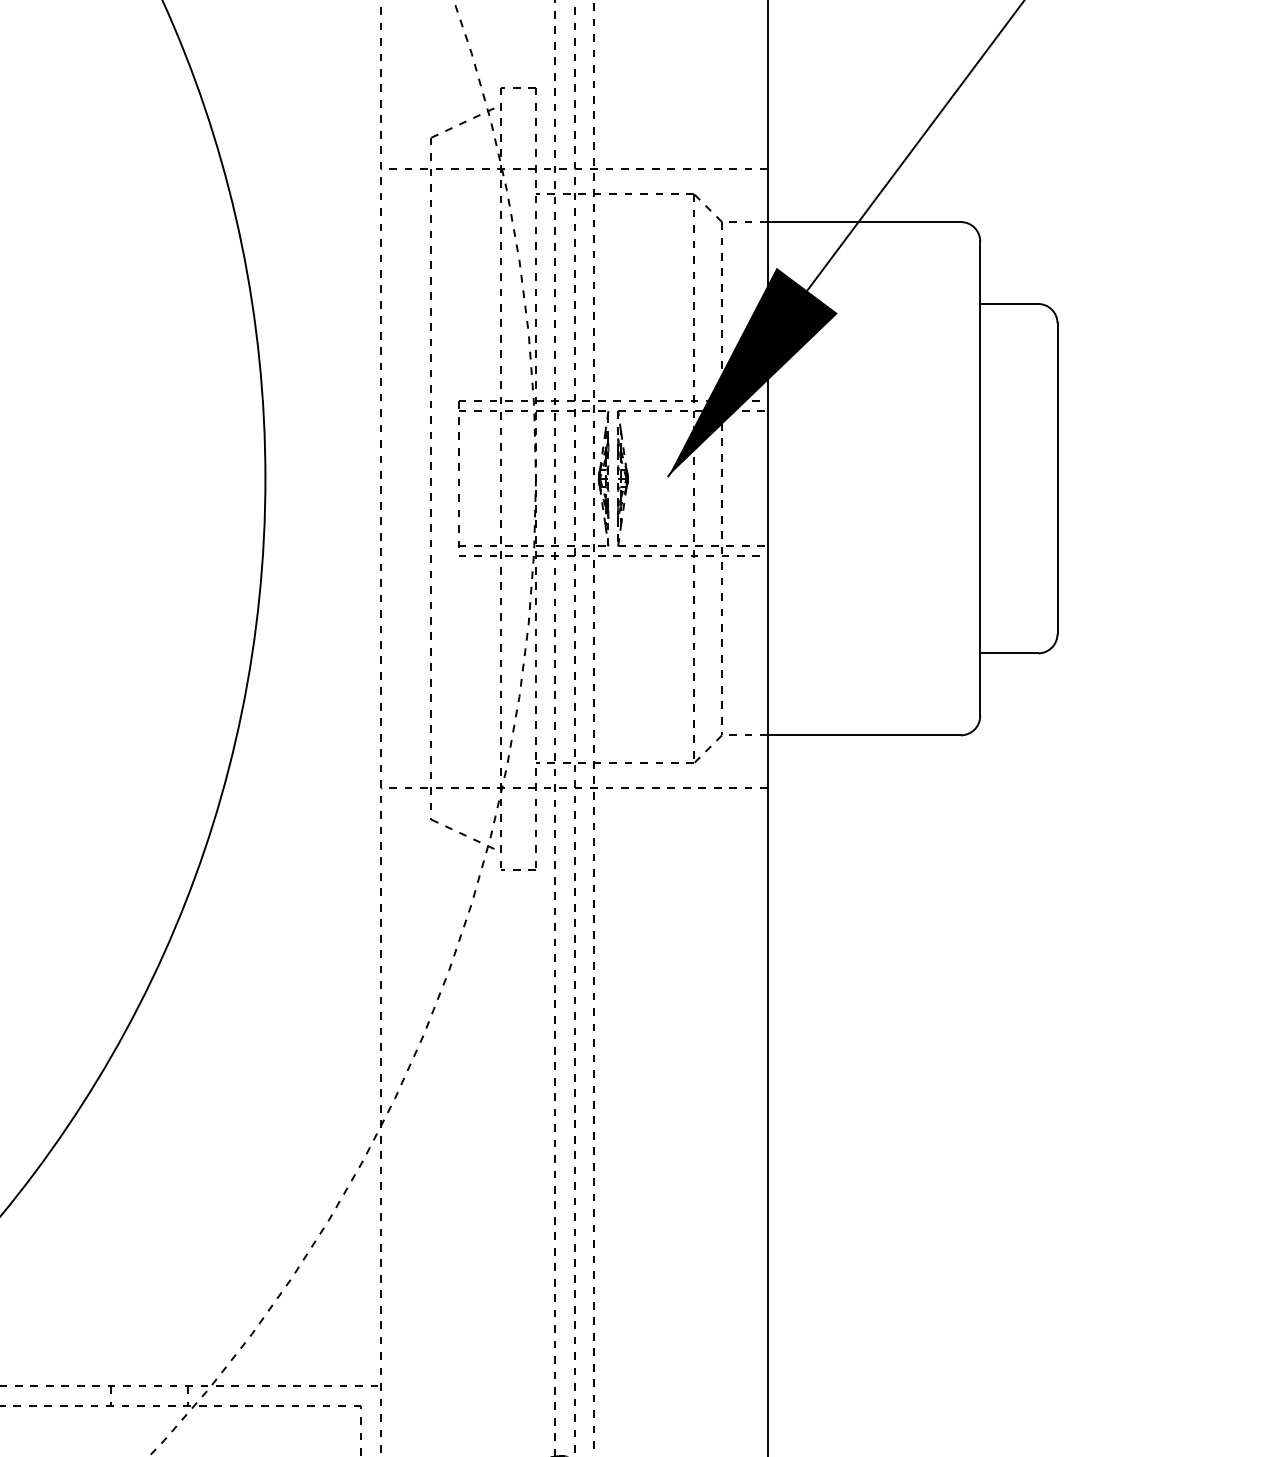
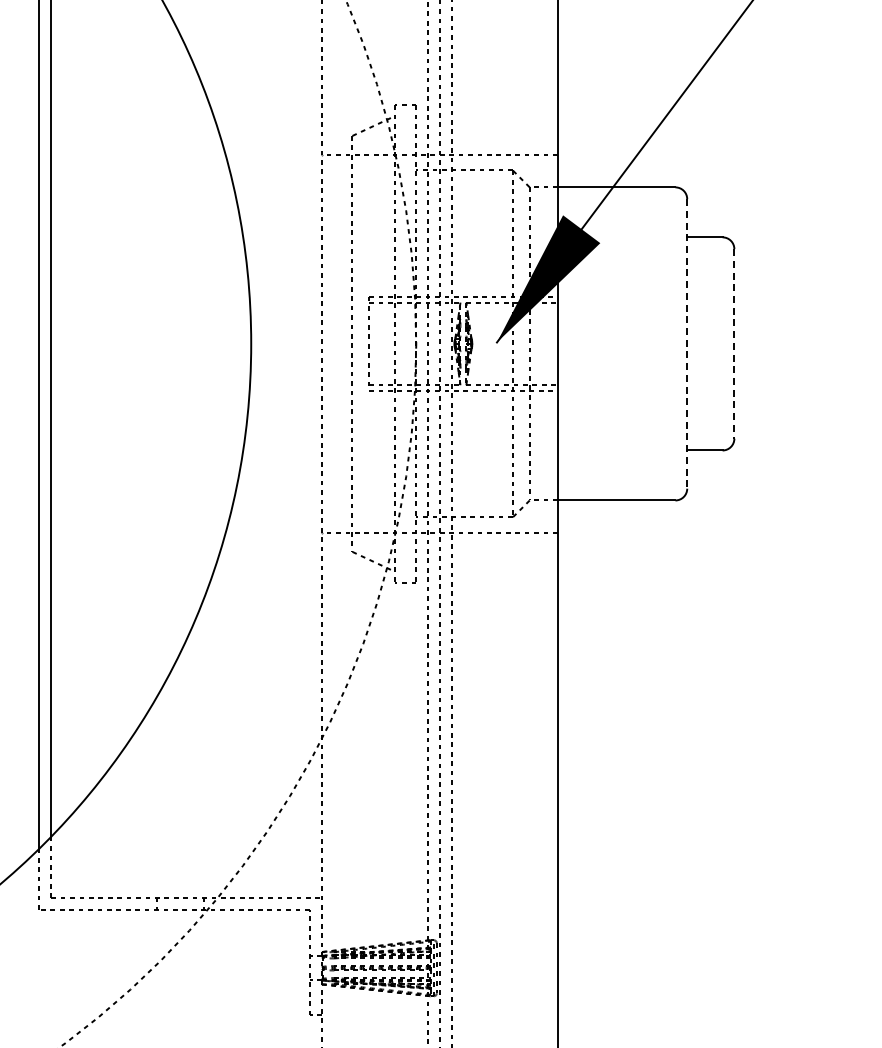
line: (980, 477) -> (687, 343), solid -> dashed
line: (1057, 477) -> (734, 343), solid -> dashed

